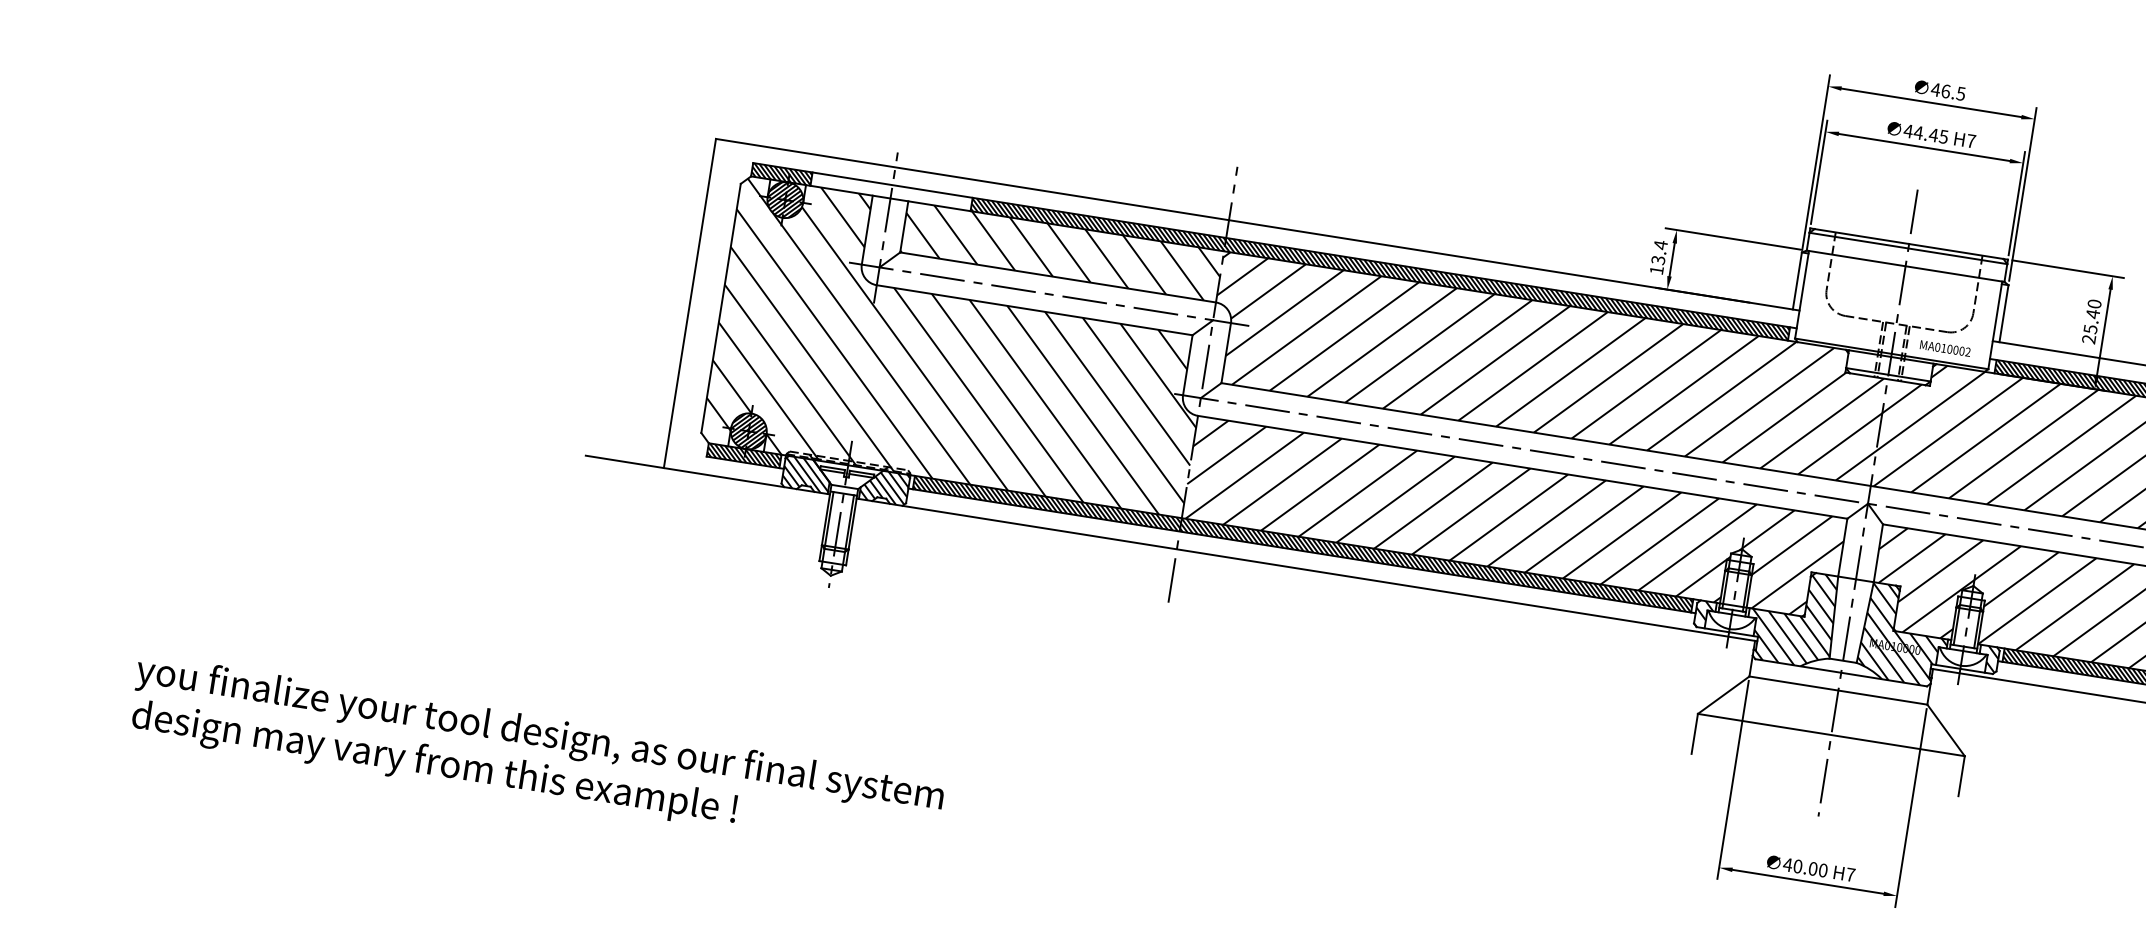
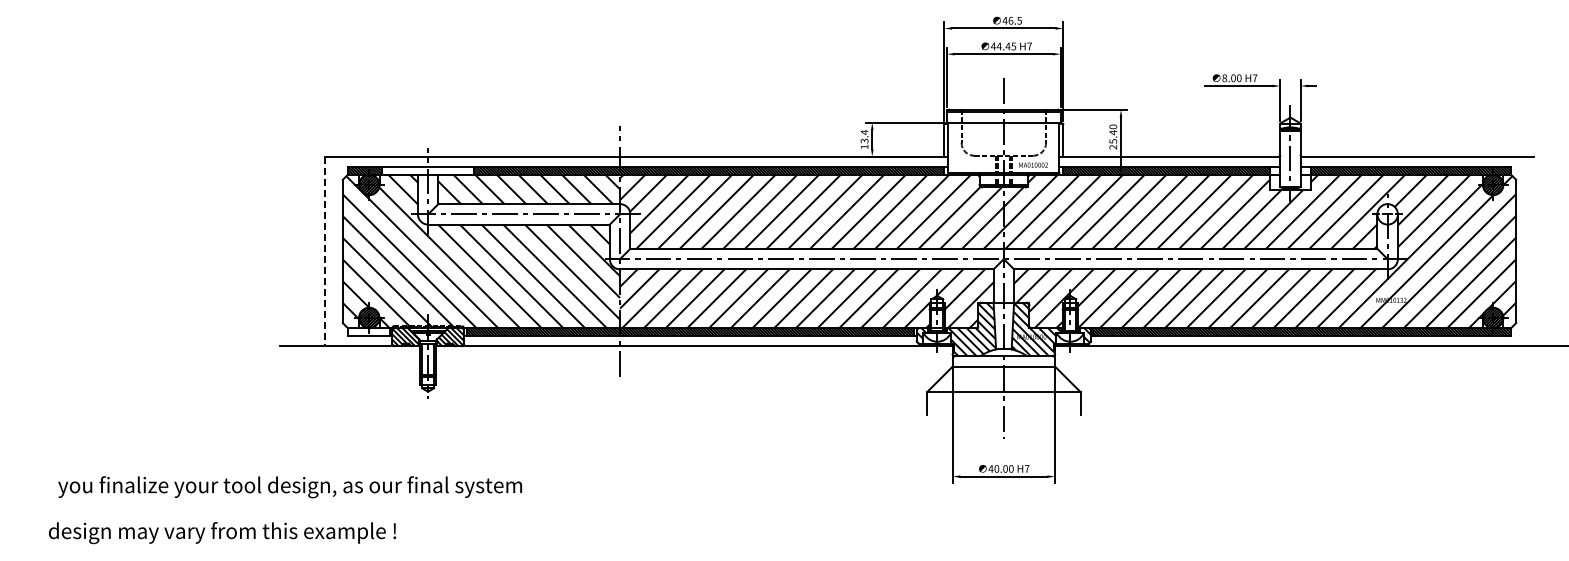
line: (689, 303) -> (324, 251), solid -> dashed
hatch: (743, 454) -> (368, 331), removed
text: (538, 735) -> (289, 487), moved

